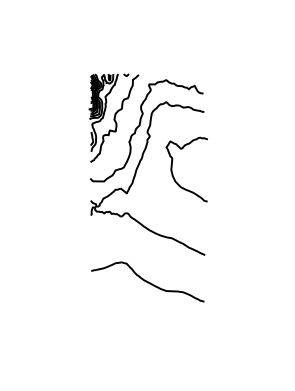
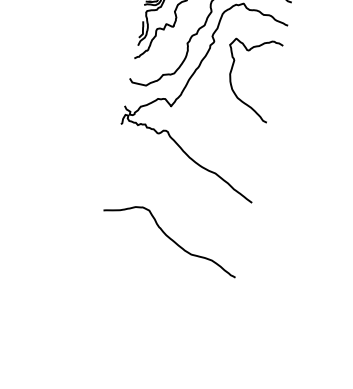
curve: (173, 173) -> (231, 79), moved
curve: (147, 281) -> (170, 237), moved

